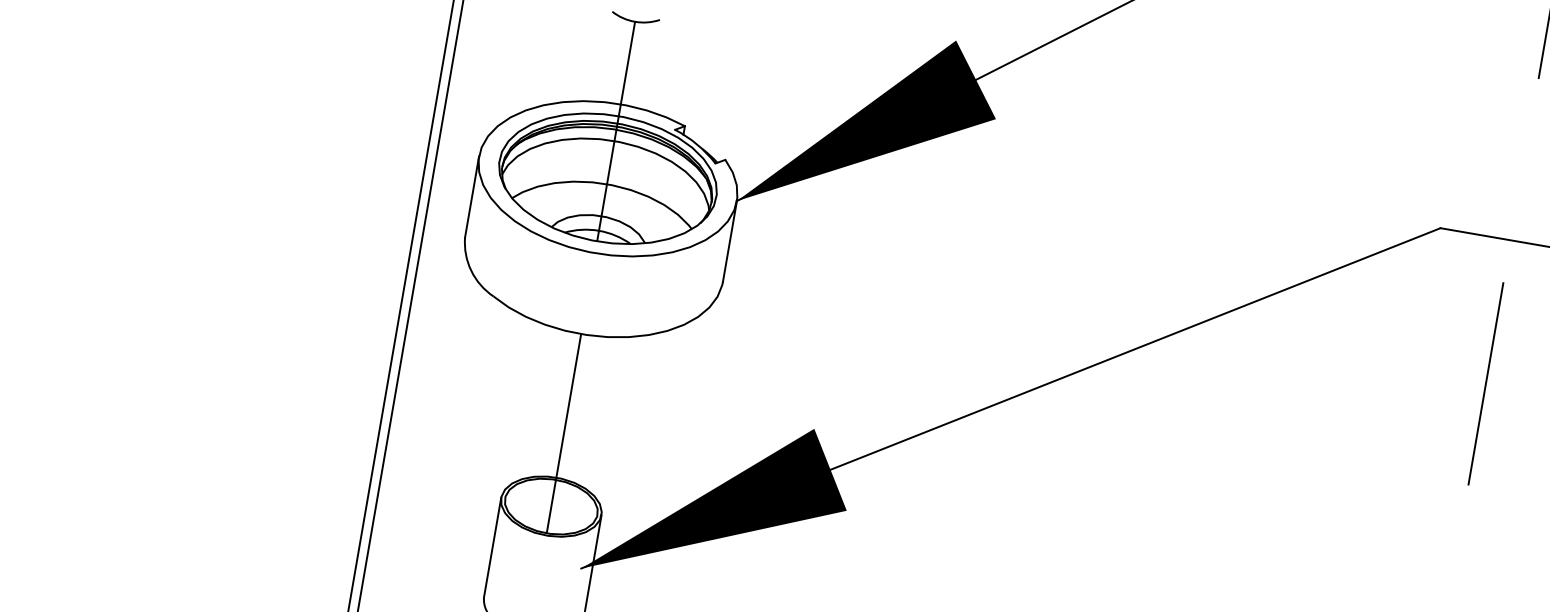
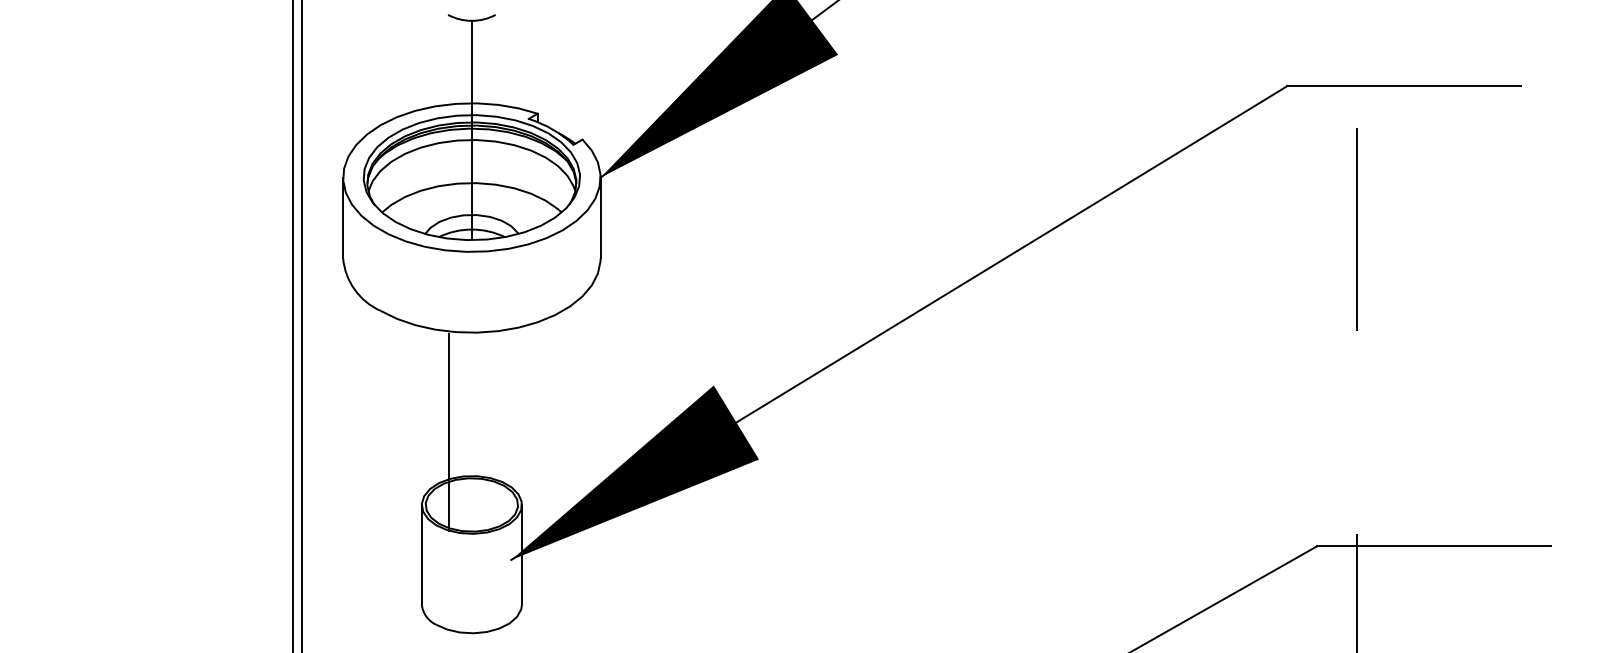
line: (563, 432) -> (448, 431), moved

